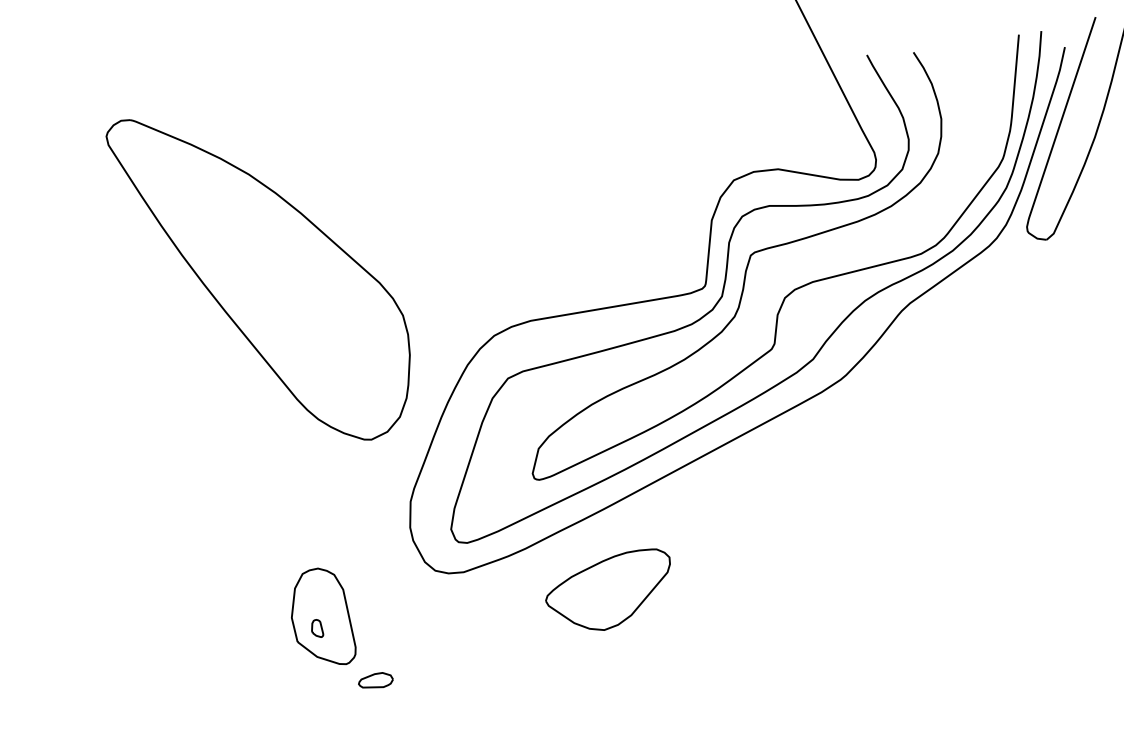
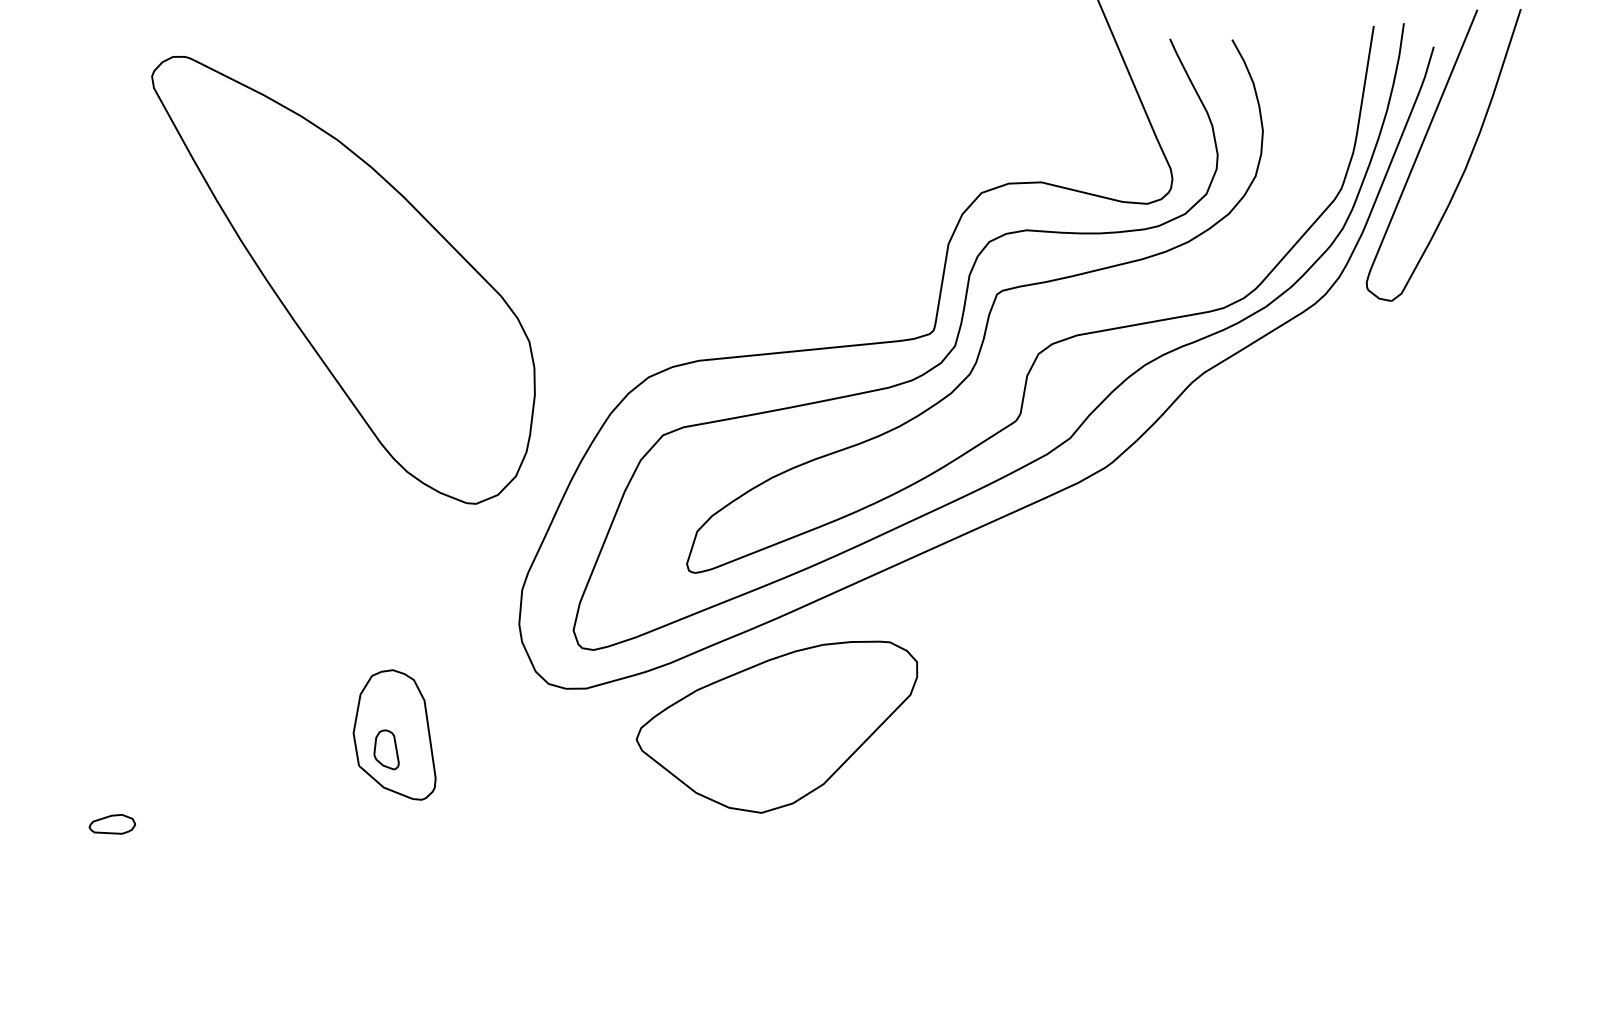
part: (608, 590) -> (776, 726), size x1.67
part: (317, 628) -> (386, 749), size x1.67
part: (375, 680) -> (111, 824), moved

